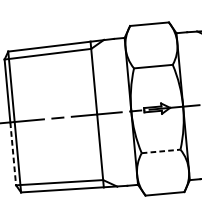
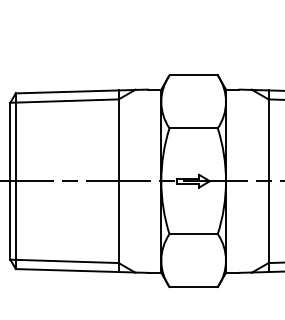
line: (161, 151) -> (194, 234), dashed -> solid
line: (13, 153) -> (10, 220), dashed -> solid

